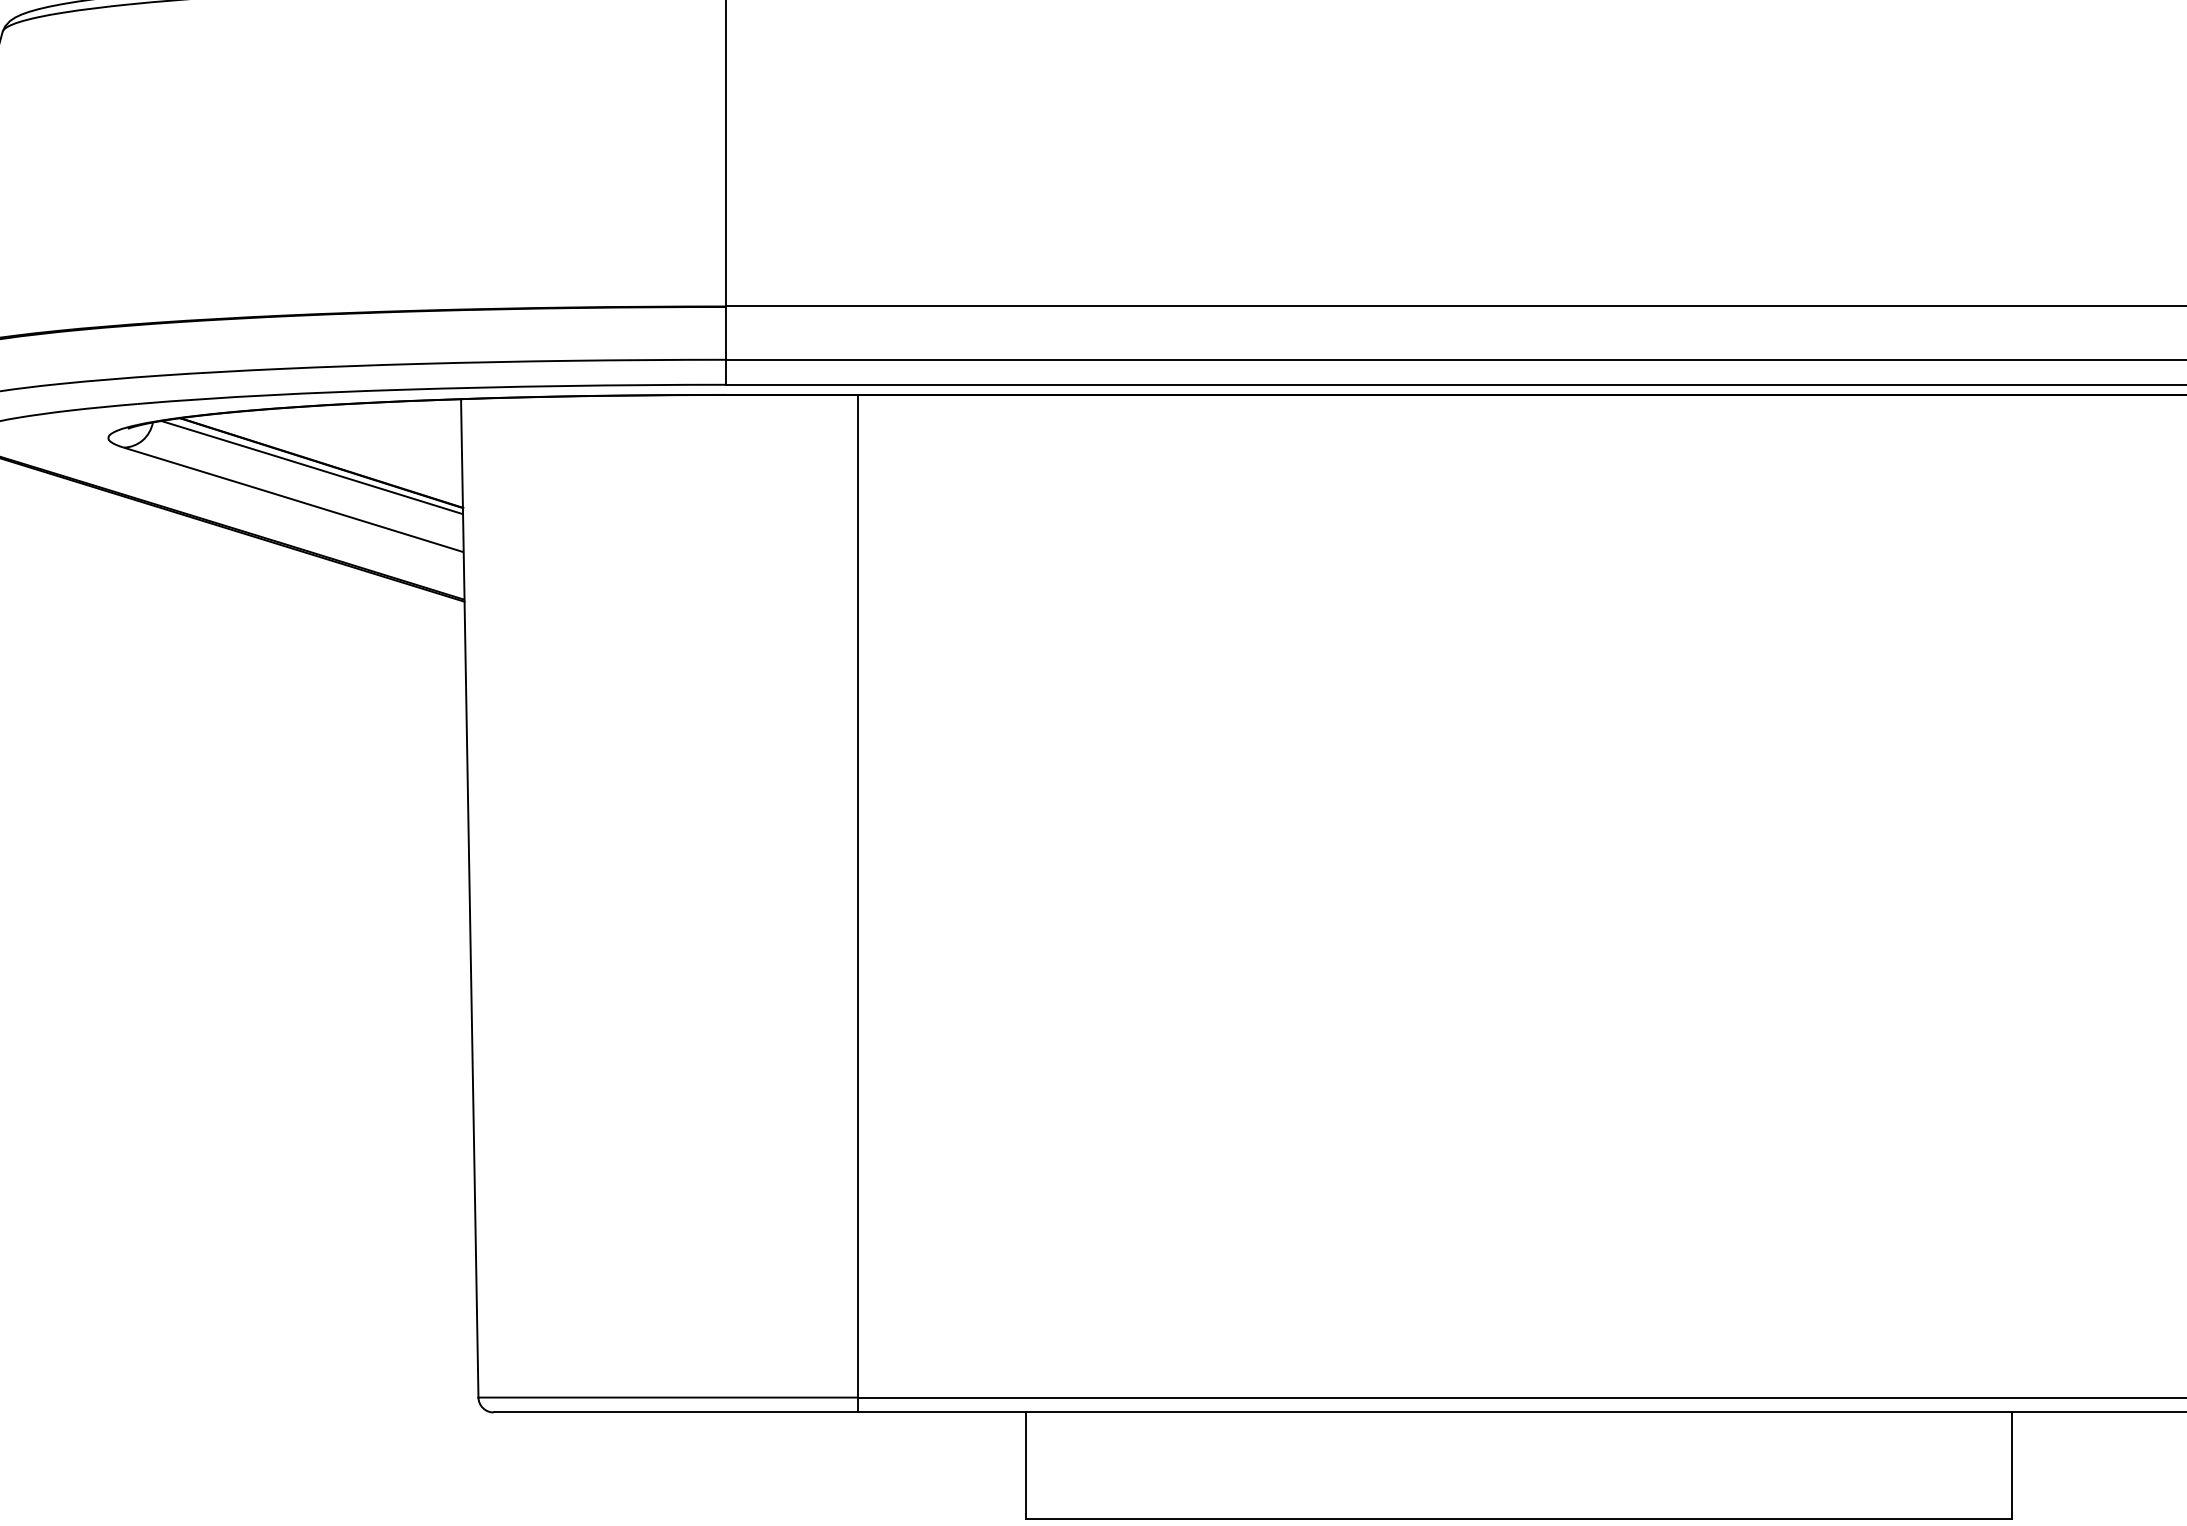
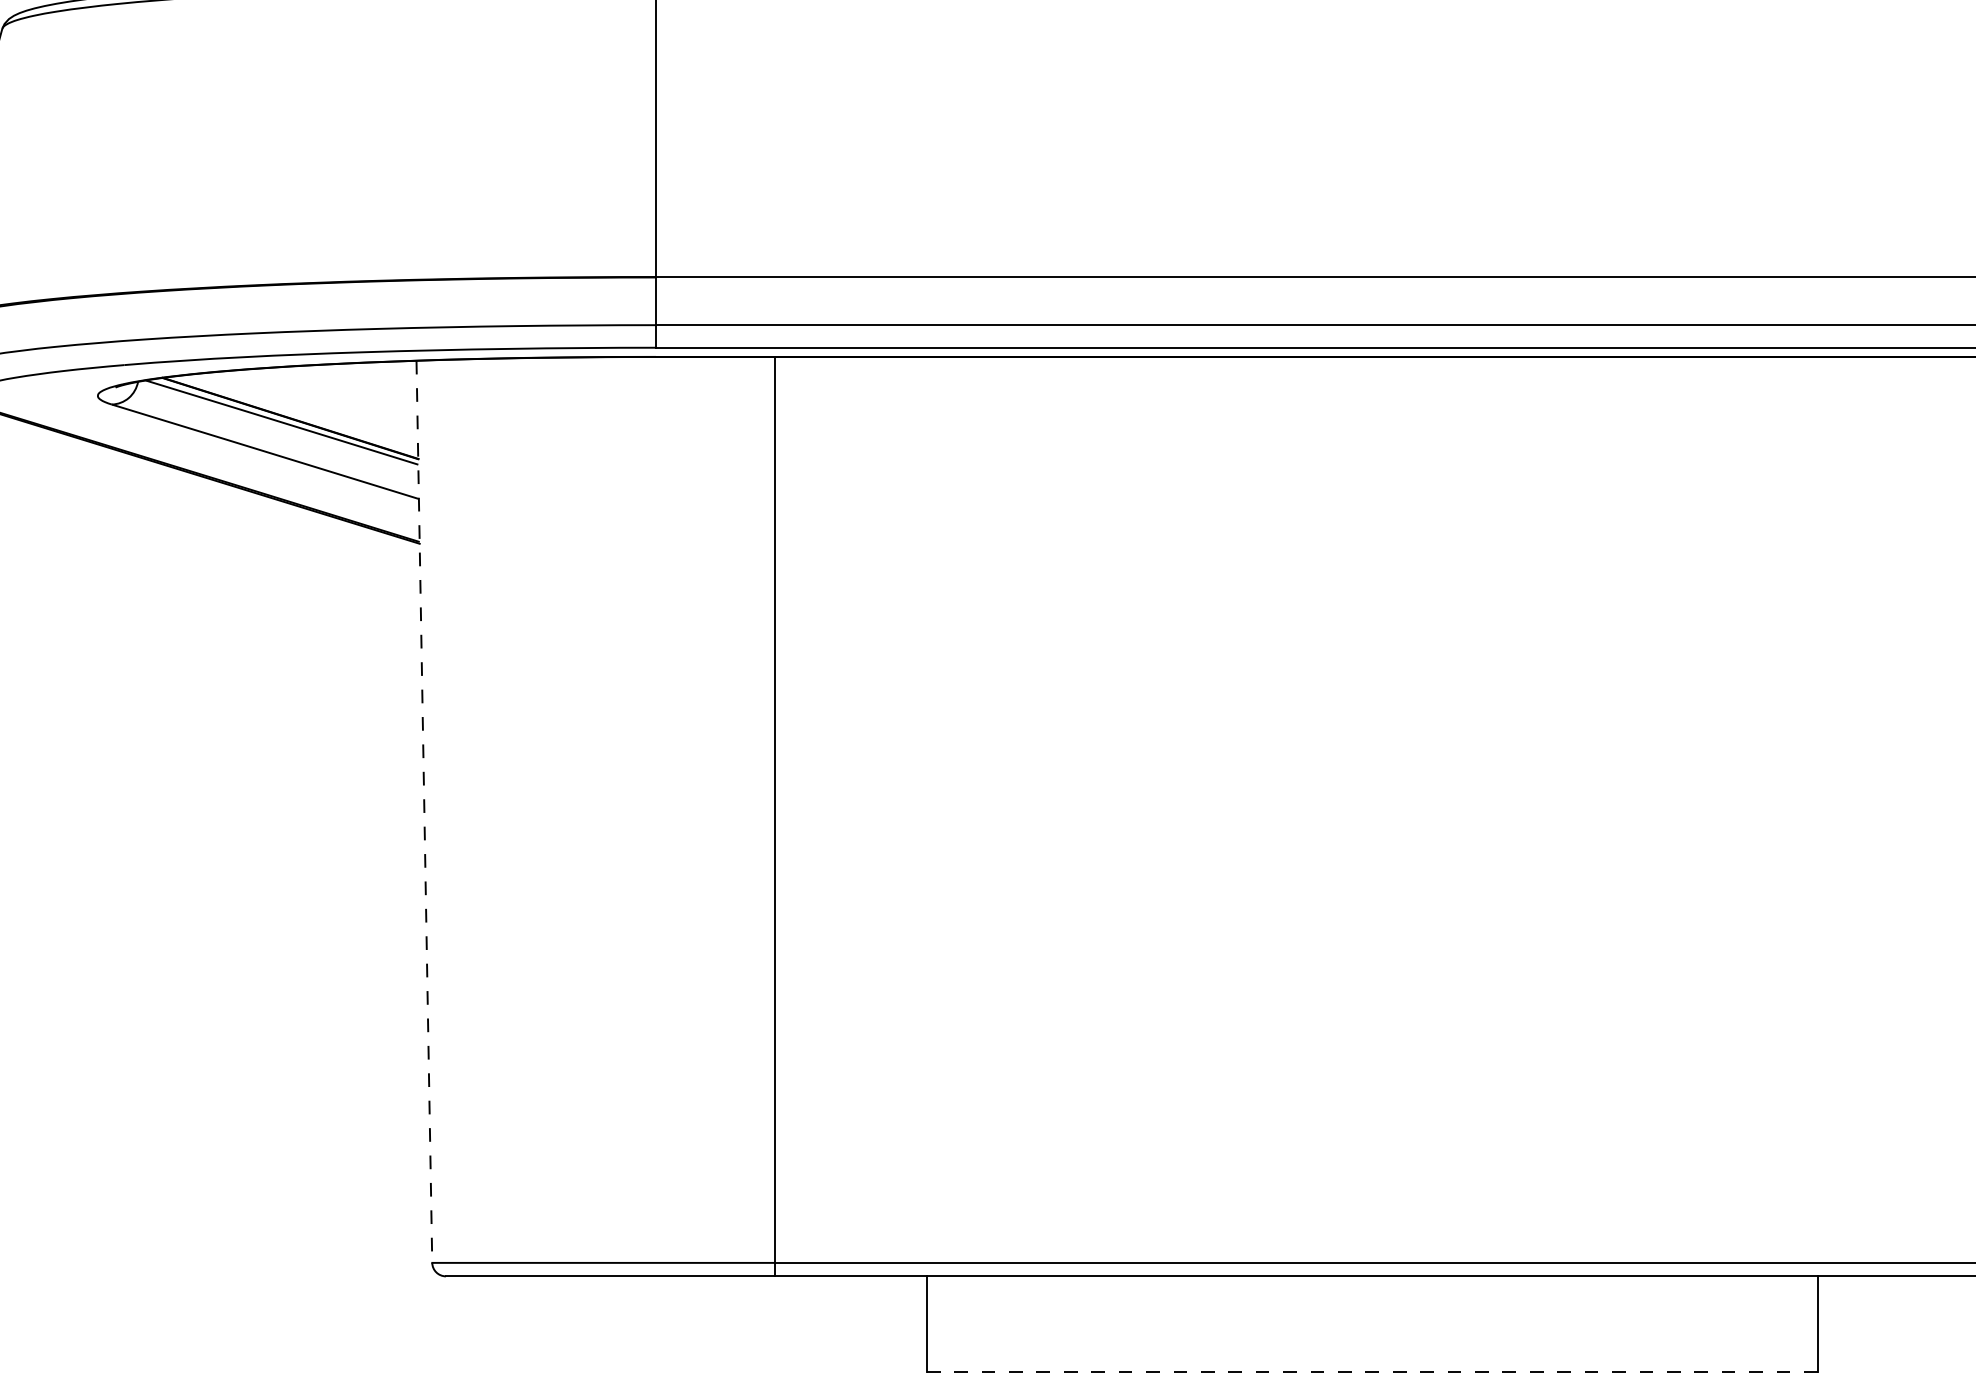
line: (469, 898) -> (424, 811), solid -> dashed
line: (1518, 1518) -> (1372, 1372), solid -> dashed

